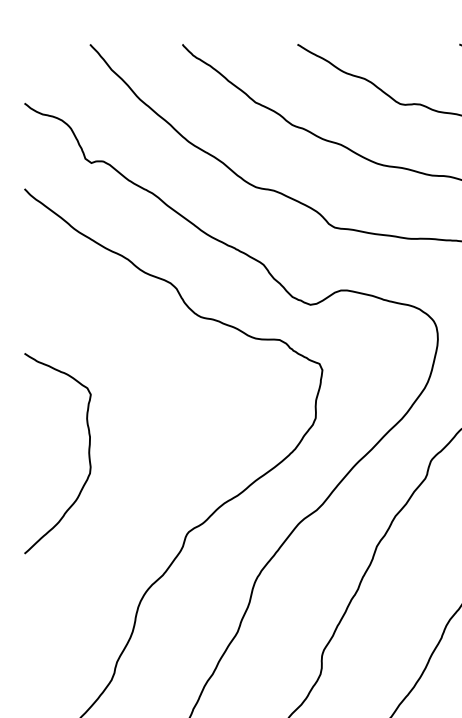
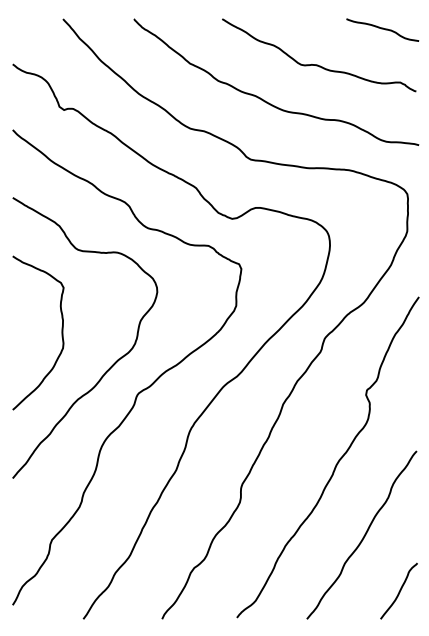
curve: (154, 494) -> (112, 364), added

